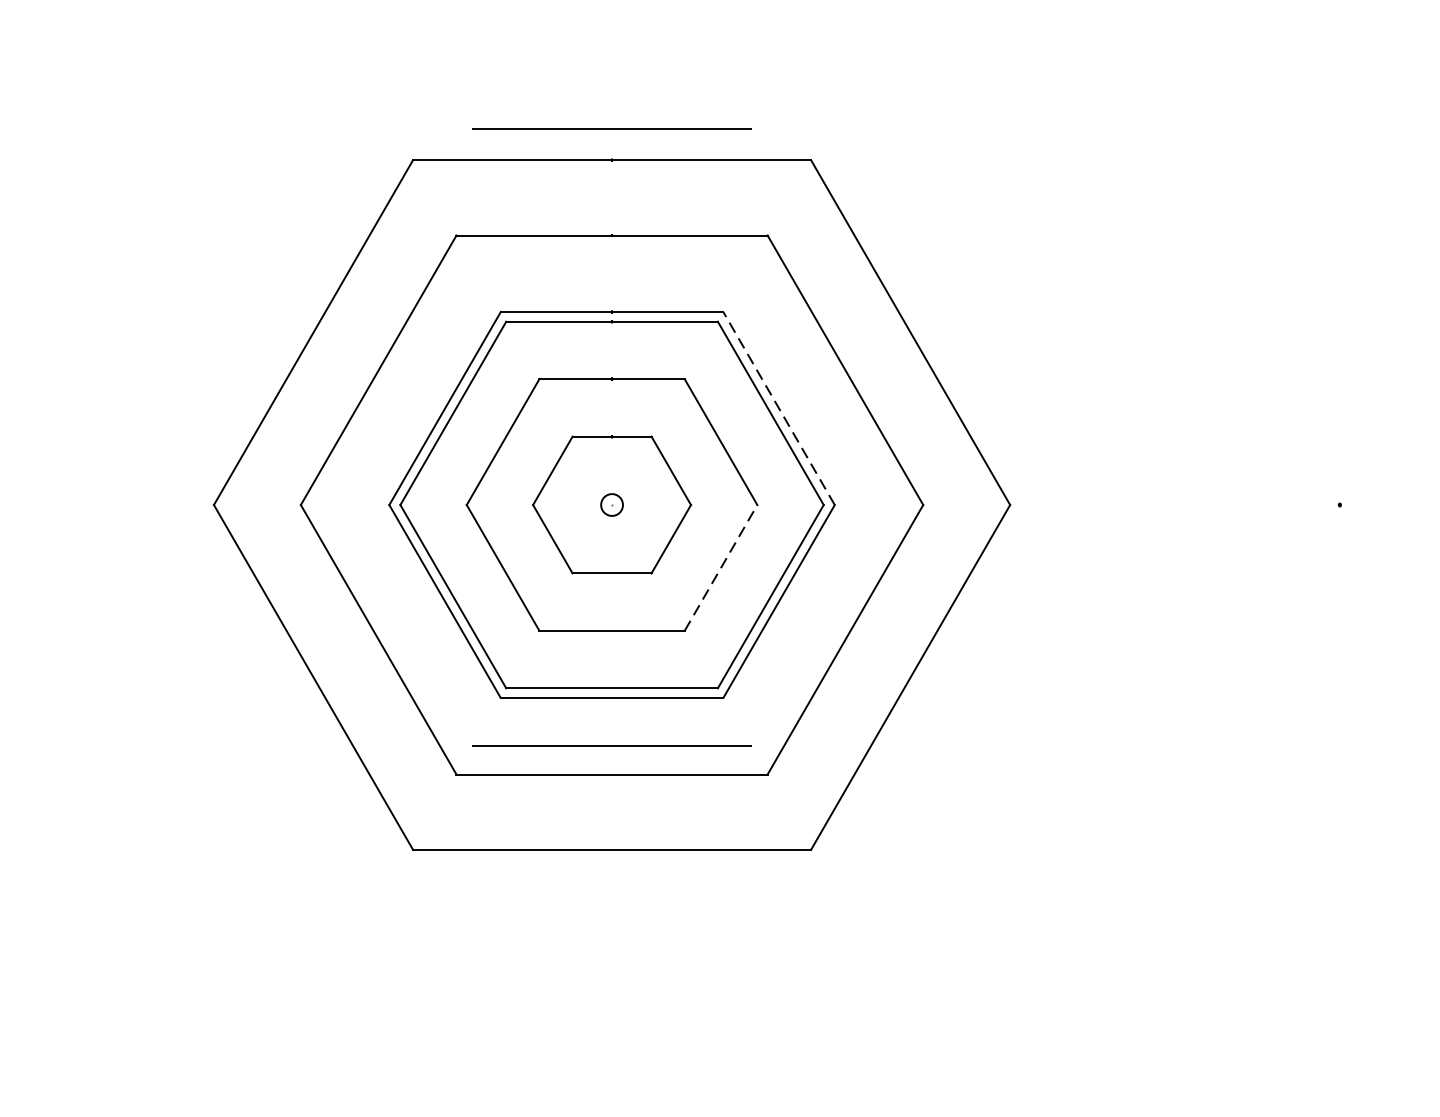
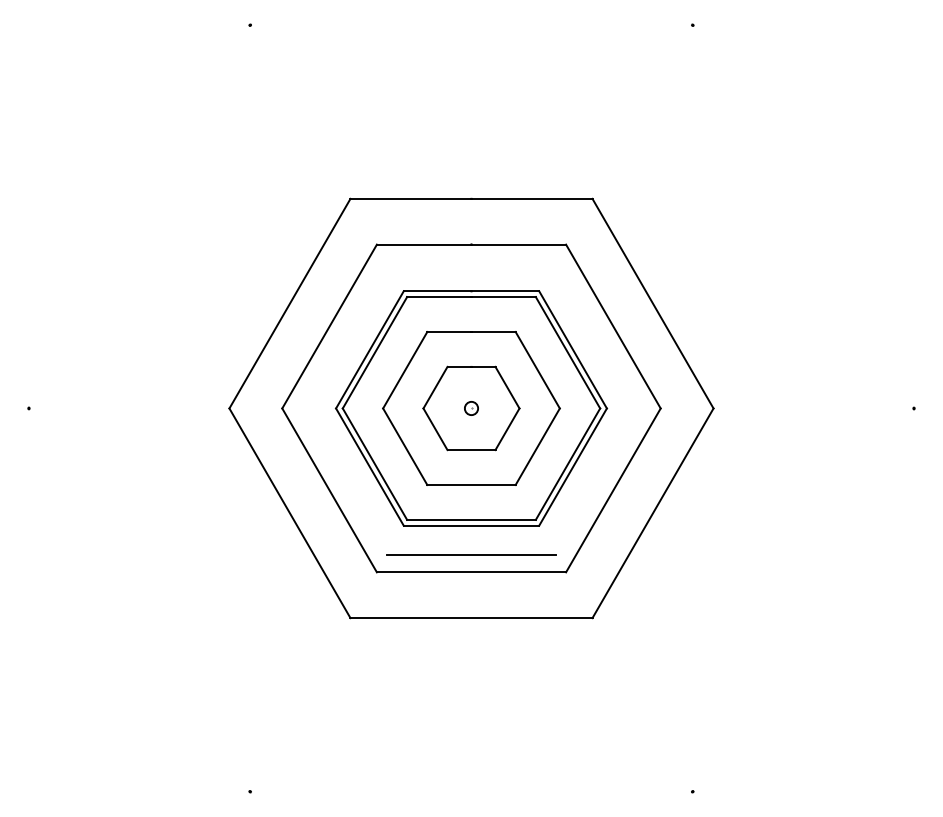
line: (612, 128) -> (471, 179), removed
line: (779, 407) -> (573, 349), dashed -> solid
line: (722, 567) -> (538, 446), dashed -> solid

